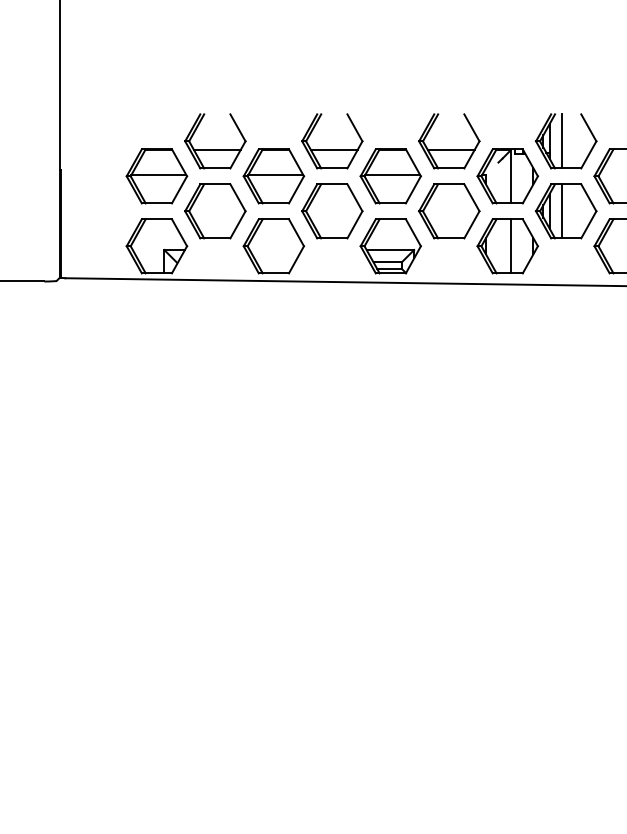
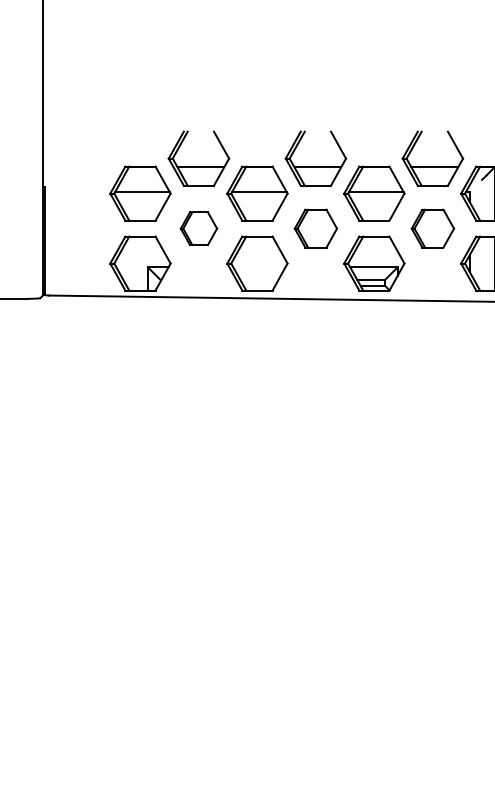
part: (215, 211) -> (199, 228), size x0.6
part: (332, 211) -> (316, 228), size x0.7
part: (449, 211) -> (433, 228), size x0.7

